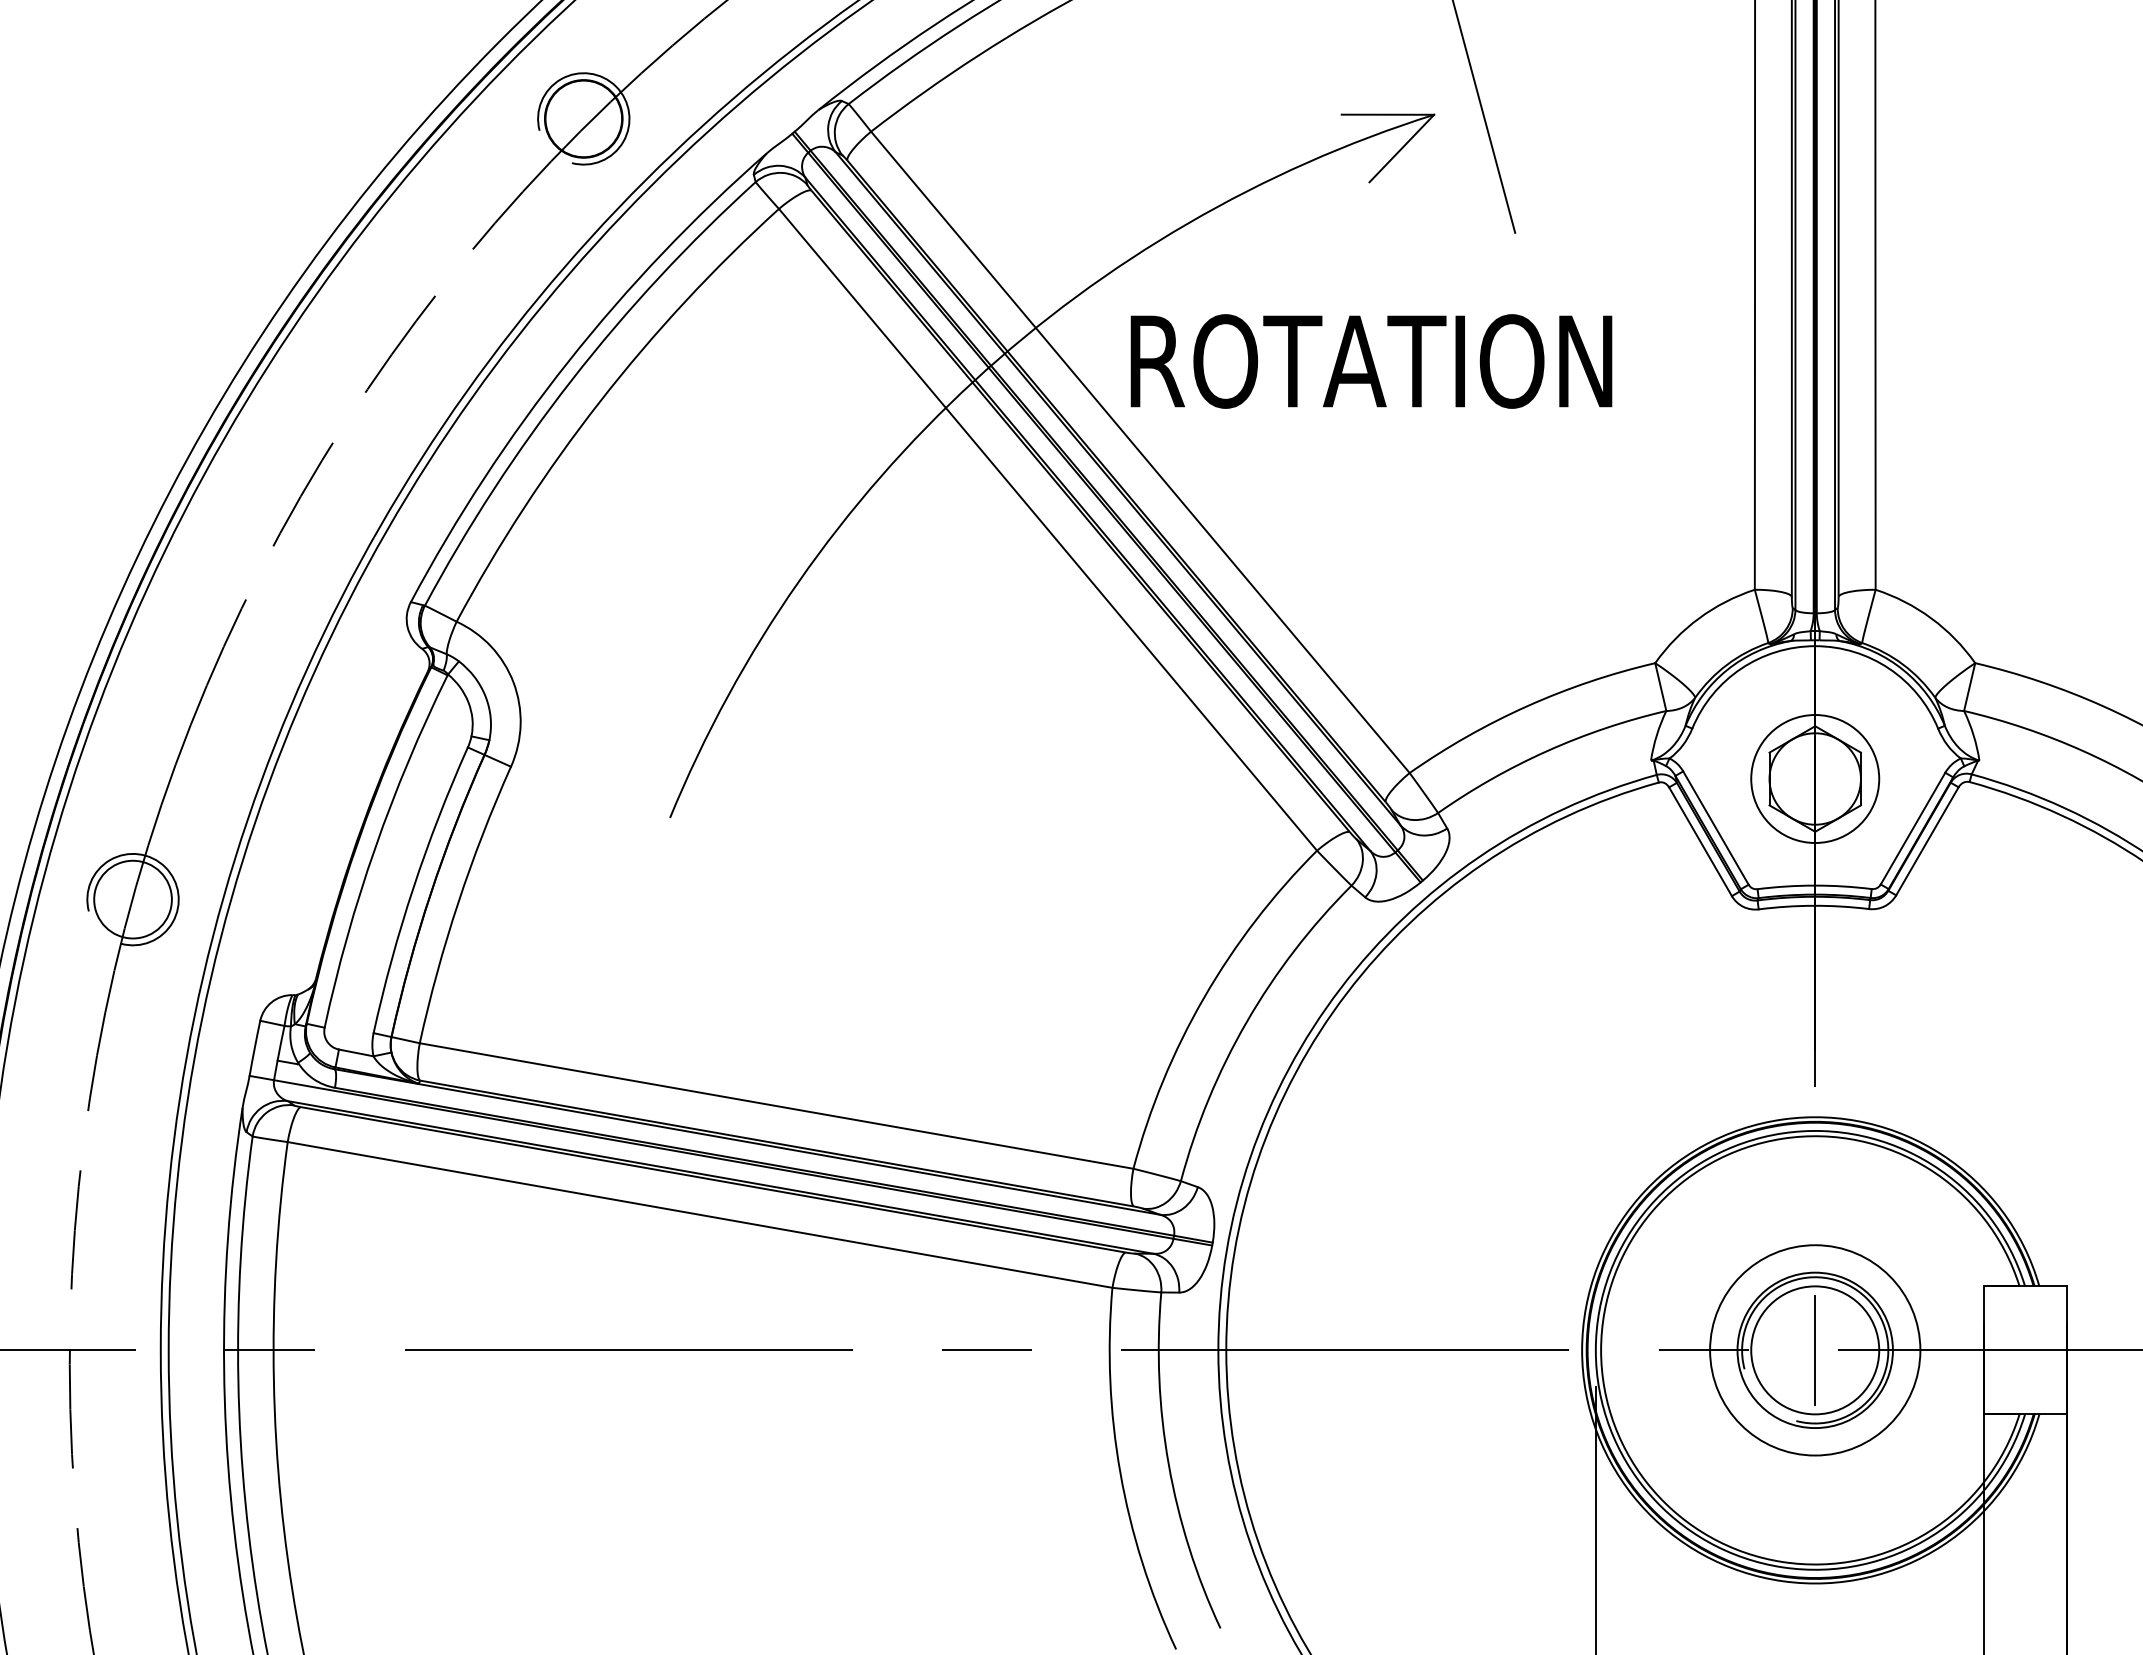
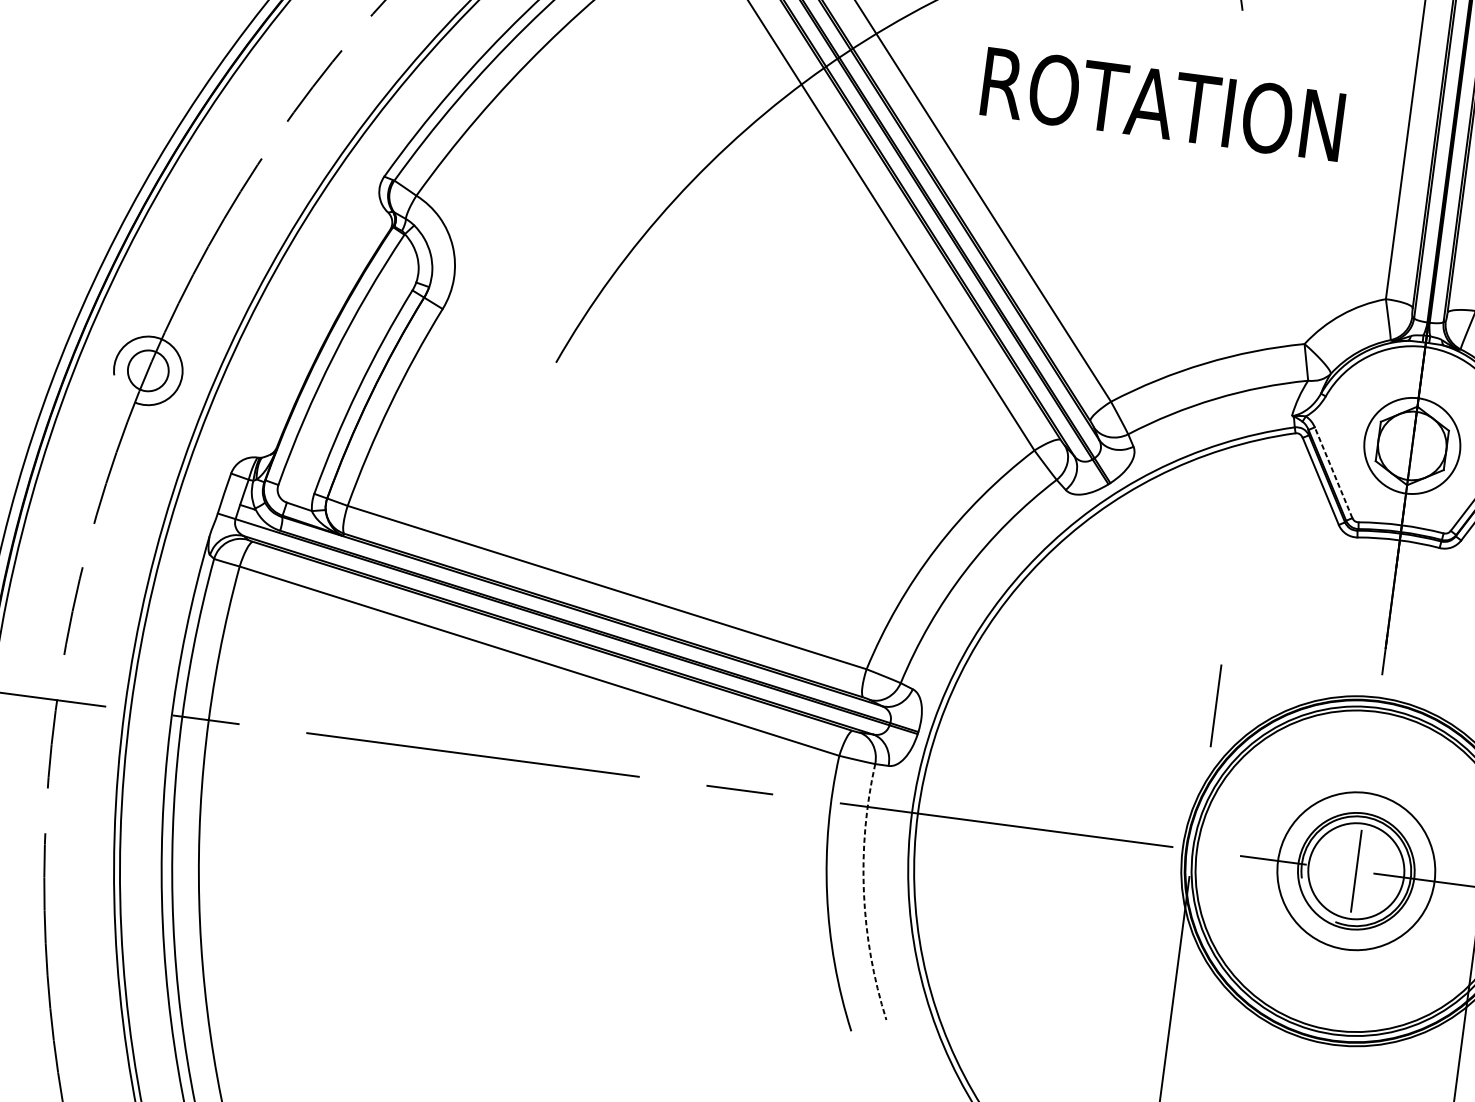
text: (1371, 361) -> (1162, 104), moved
line: (1715, 827) -> (1333, 472), solid -> dashed
circle: (132, 899) -> (147, 370), size x0.7
line: (1600, 1156) -> (1215, 705), added
arc: (1168, 1464) -> (863, 892), solid -> dashed

